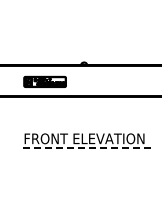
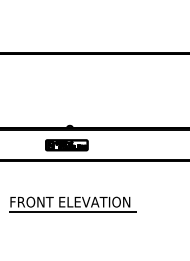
part: (44, 82) -> (66, 145), moved
line: (86, 148) -> (72, 211), dashed -> solid

